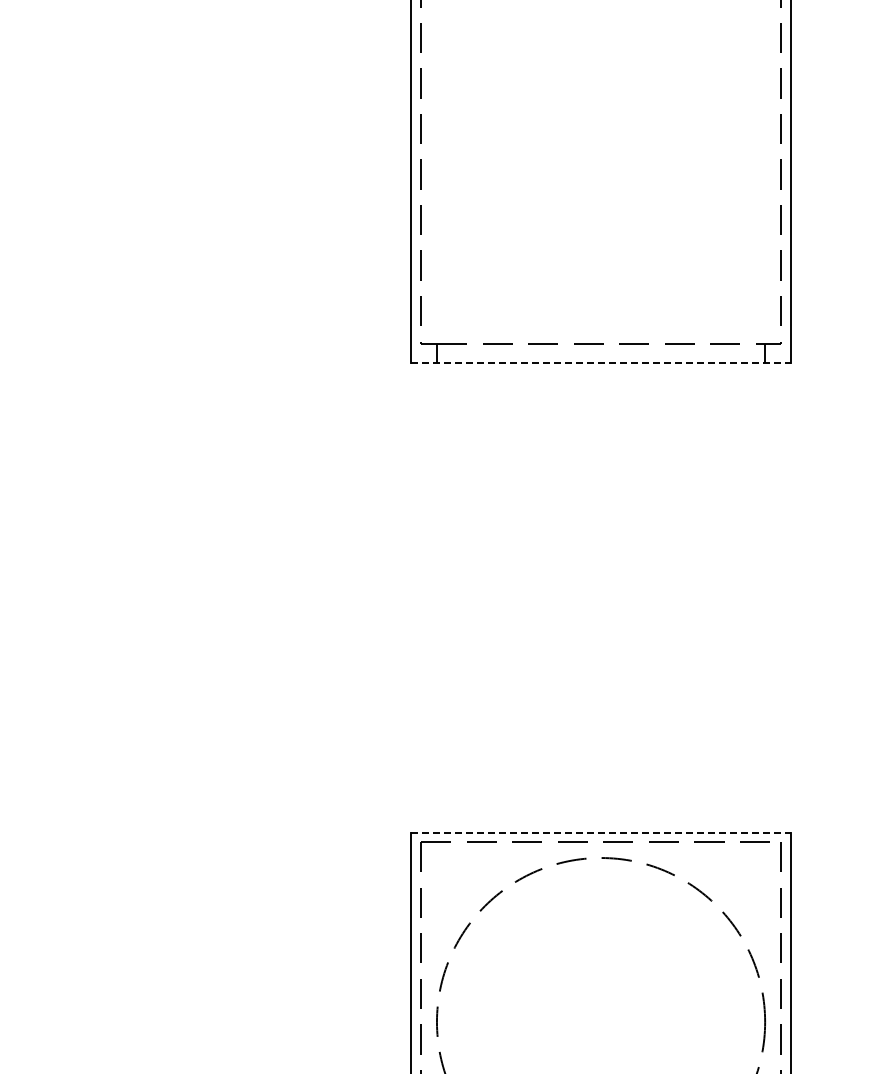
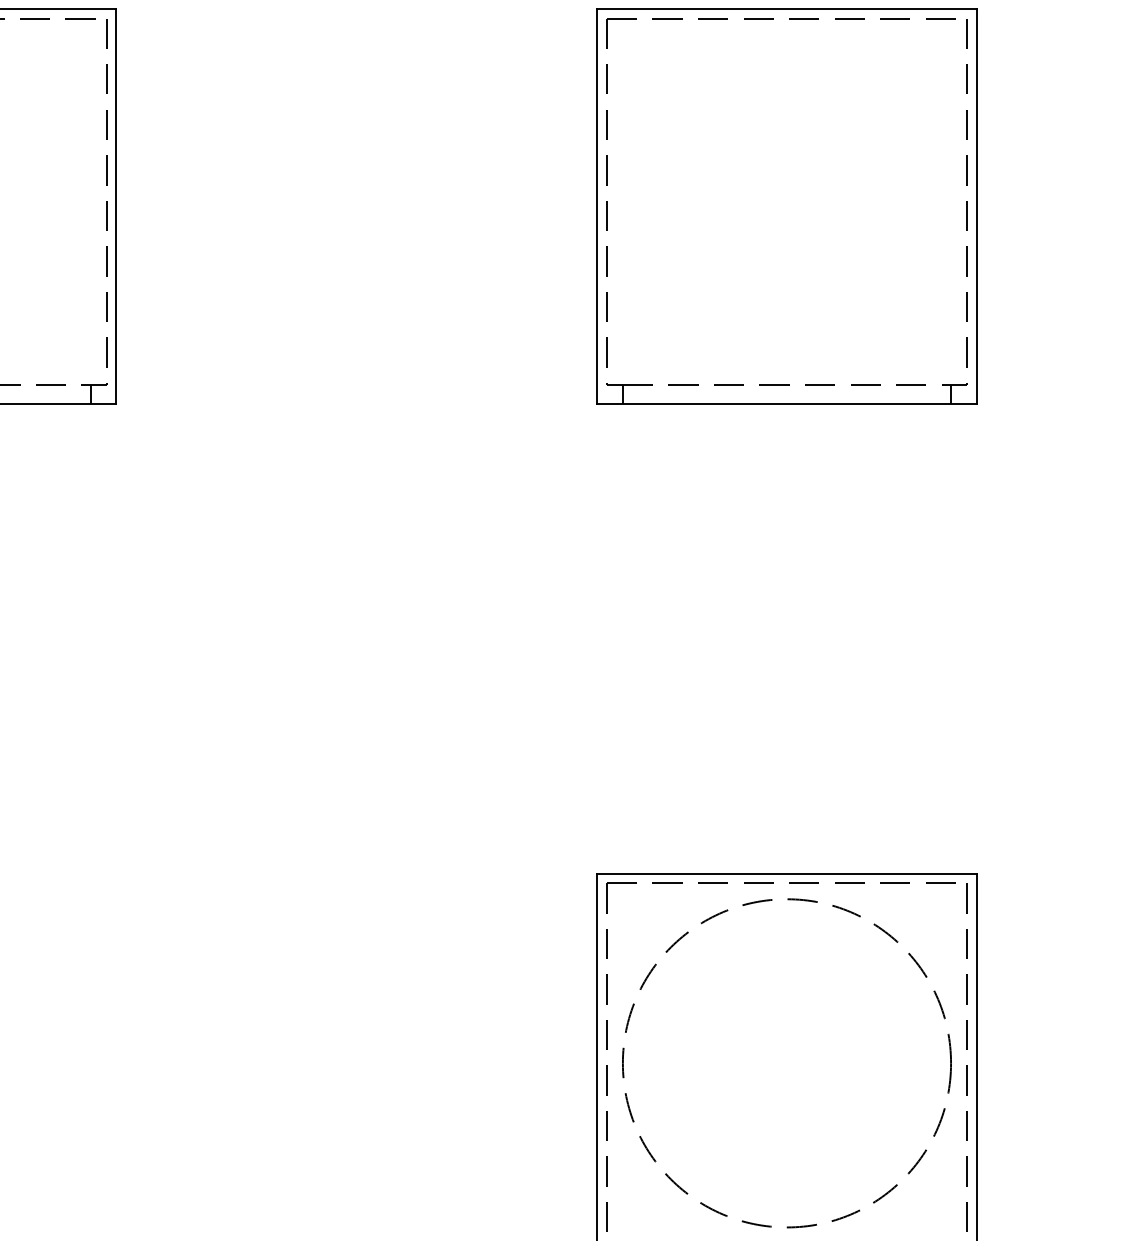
line: (600, 363) -> (786, 404), dashed -> solid
line: (600, 832) -> (786, 873), dashed -> solid

